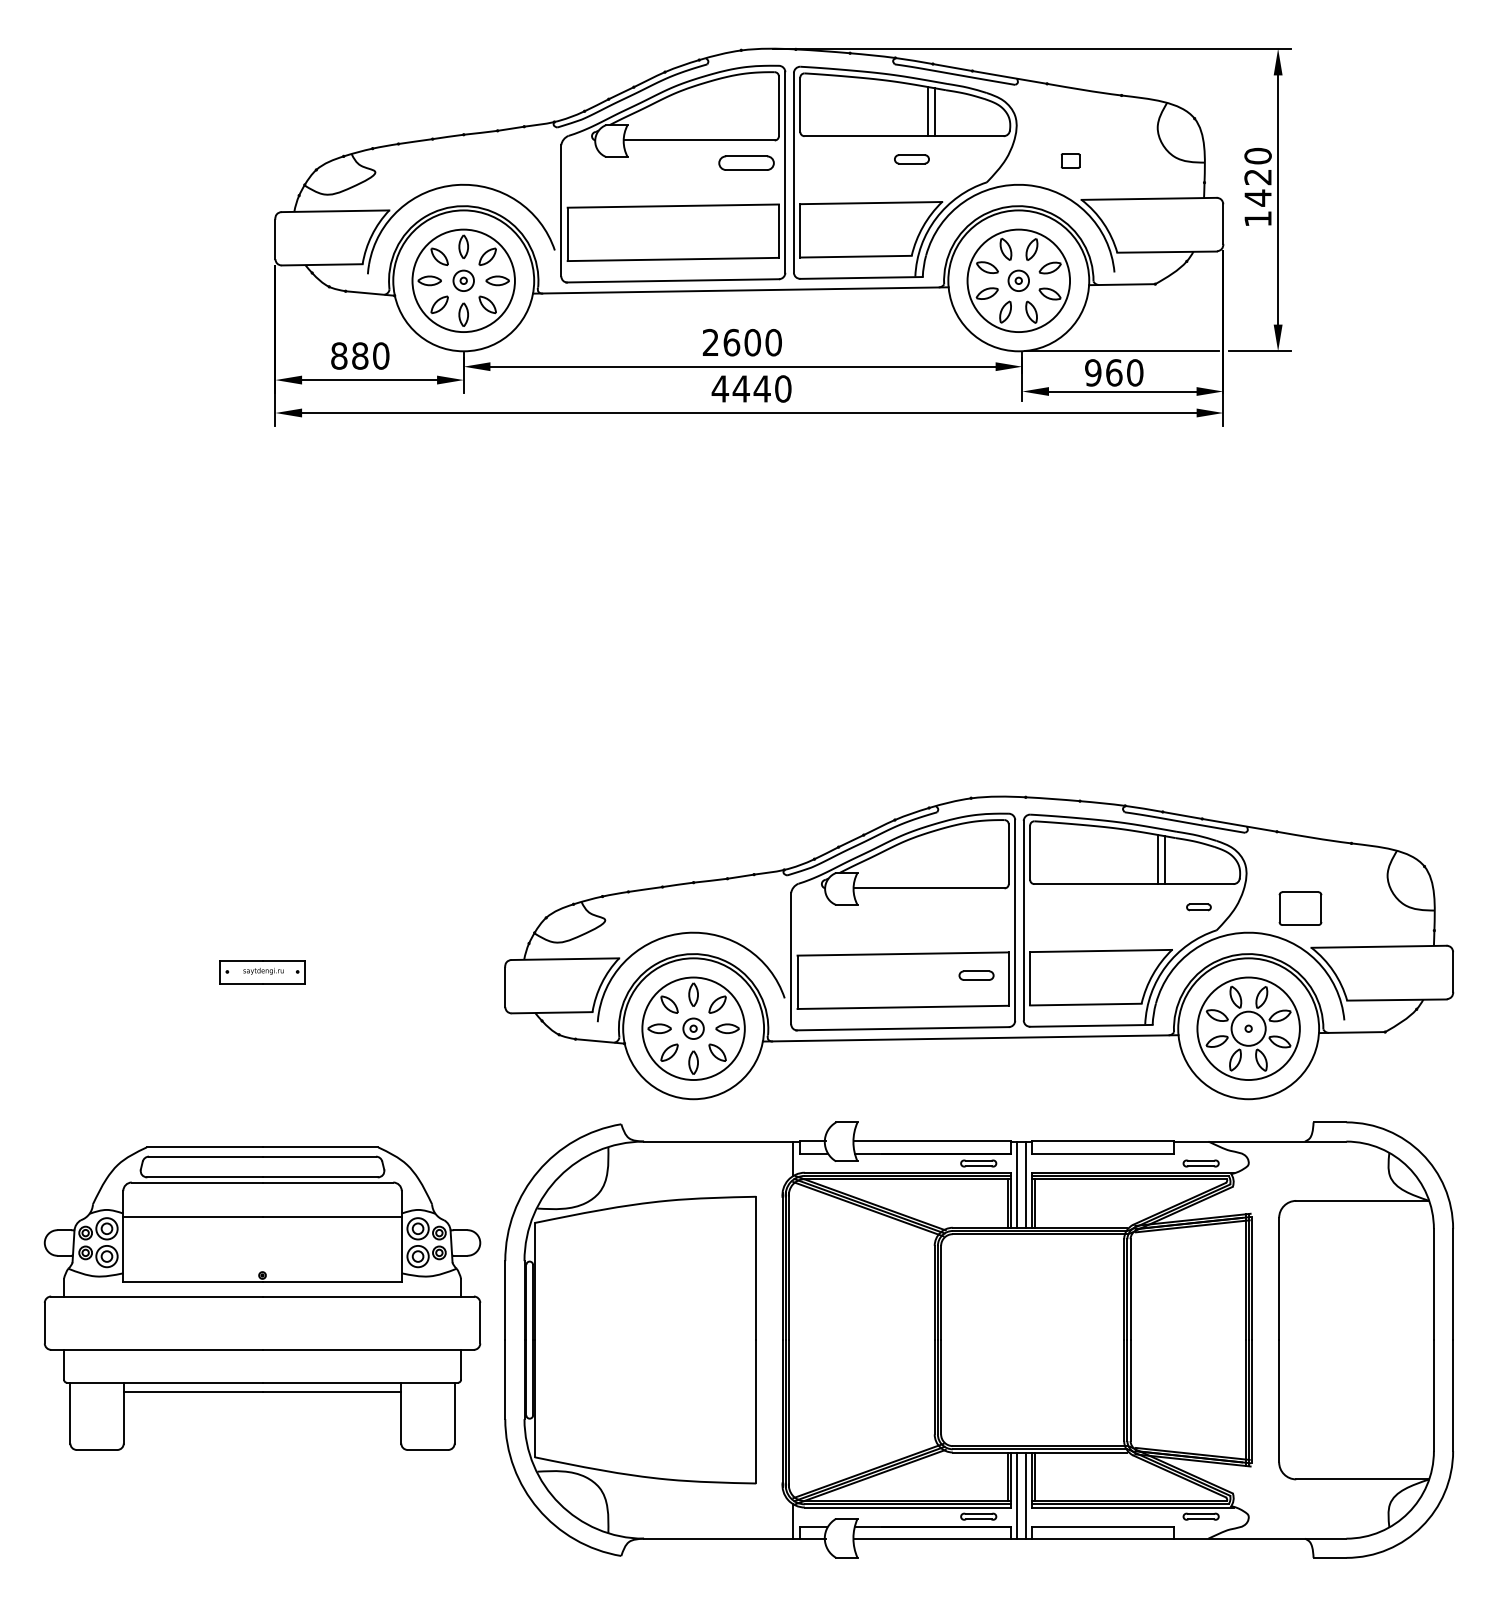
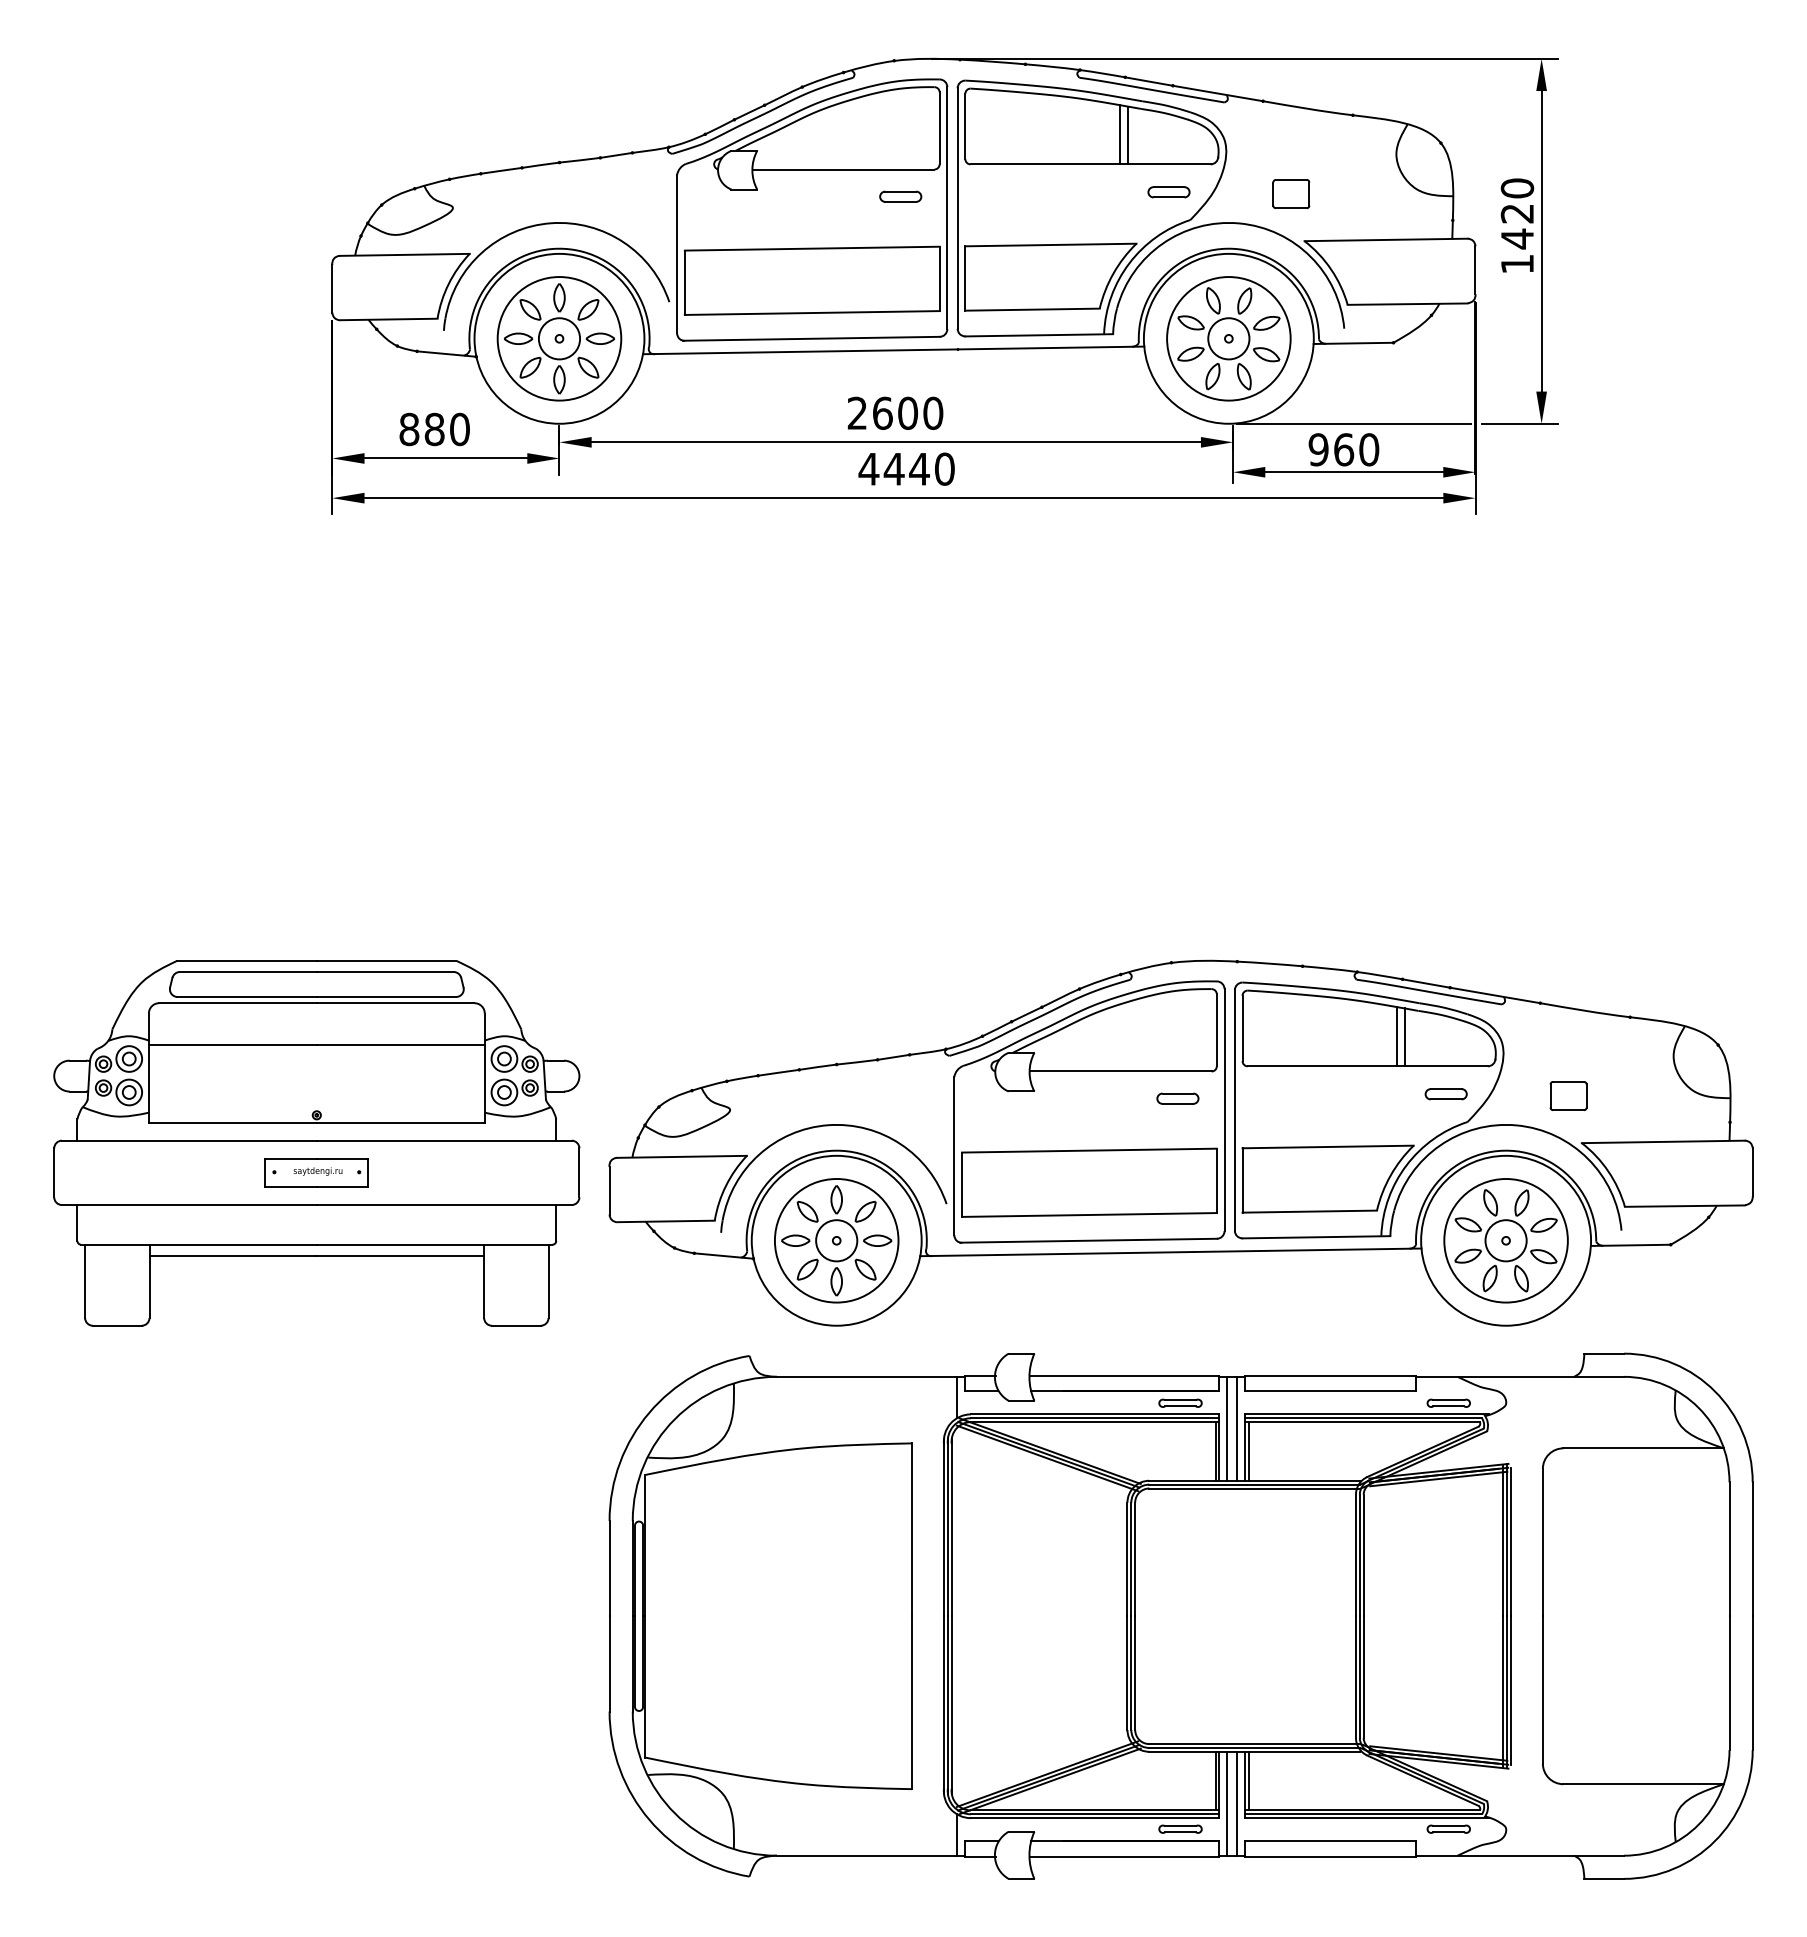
part: (911, 159) -> (1168, 192), moved
part: (1070, 161) -> (1291, 194), size x1.67
part: (746, 162) -> (900, 196), size x0.62
circle: (463, 280) -> (559, 338), size x1.67
circle: (1018, 280) -> (1228, 338), size x1.67
part: (1198, 907) -> (1445, 1094), size x1.43
part: (1300, 909) -> (1568, 1096), size x0.71
part: (976, 975) -> (1177, 1098), moved
circle: (693, 1028) -> (836, 1240), size x1.67
part: (262, 1298) -> (316, 1143), moved

